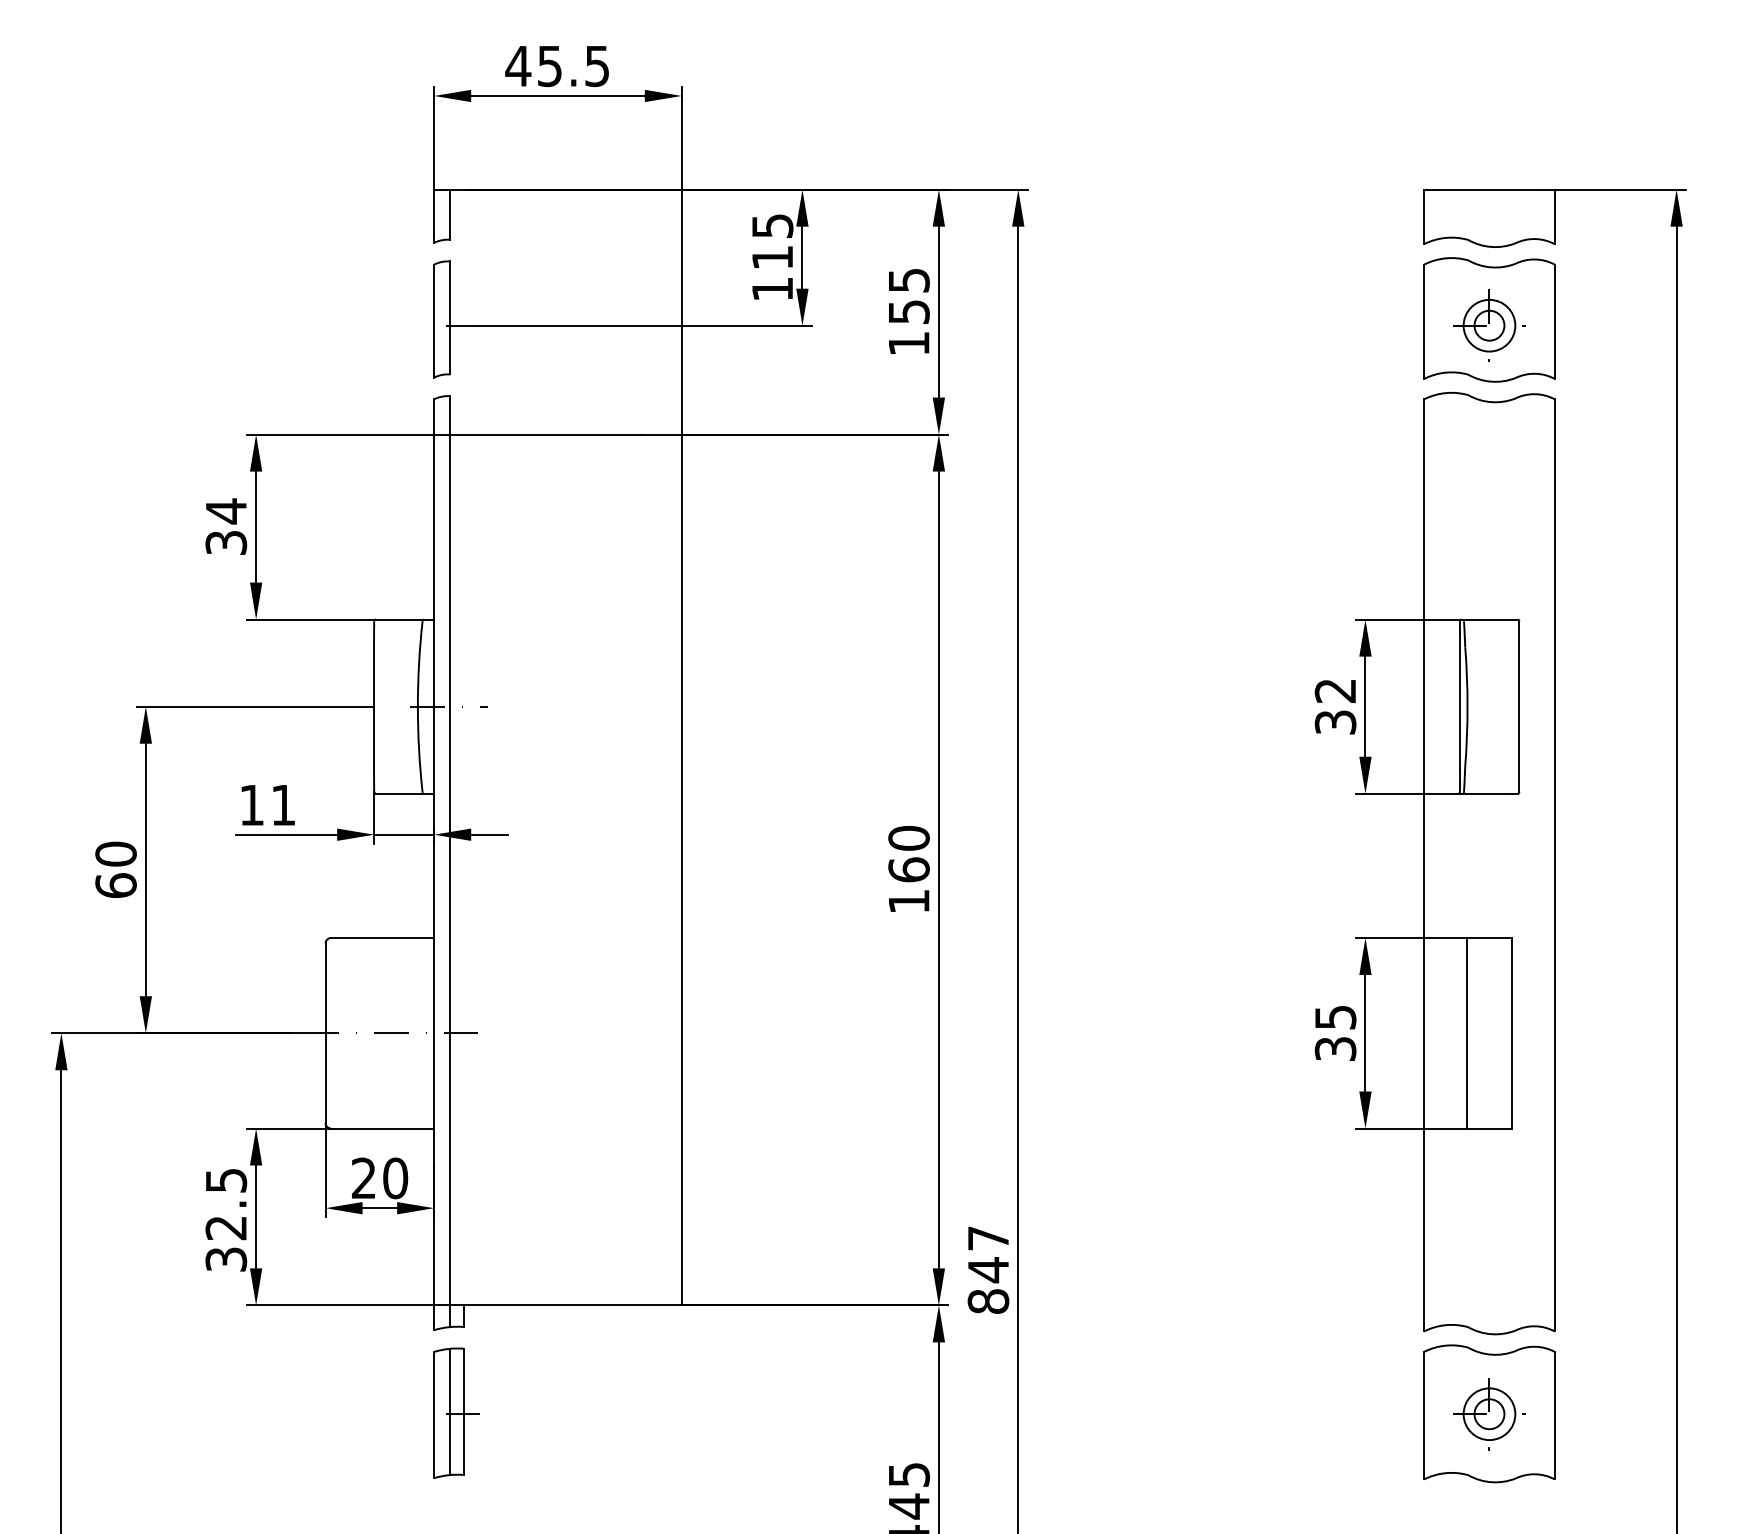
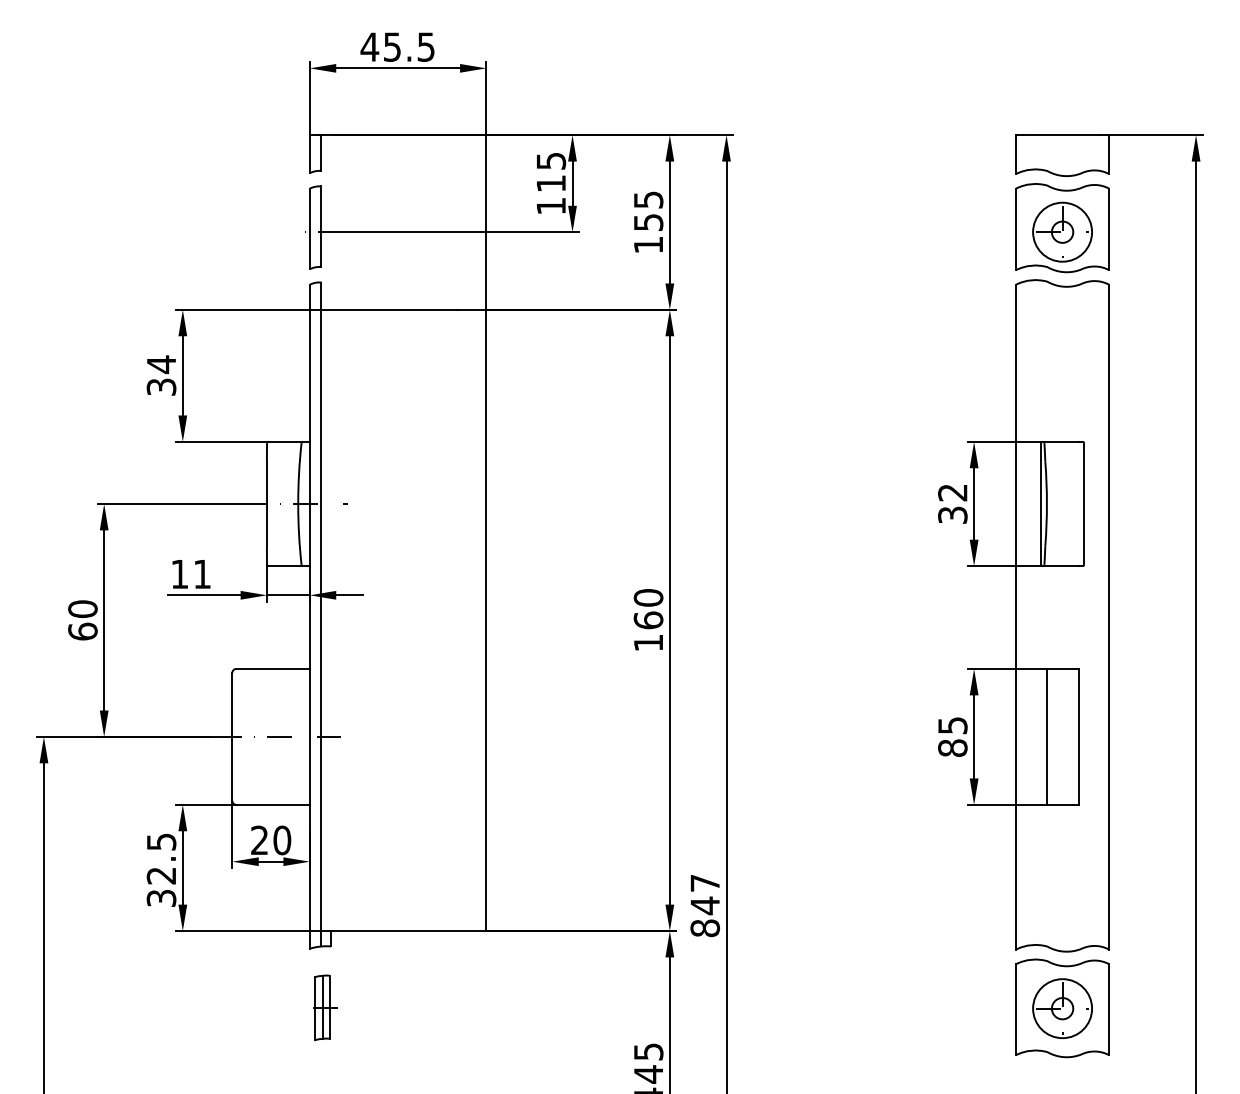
circle: (1489, 325) -> (1062, 232), size x1.6
text: (1335, 1048) -> (952, 747), 35 -> 85
part: (456, 1412) -> (325, 1007), size x0.7
circle: (1489, 1414) -> (1062, 1008), size x1.6

